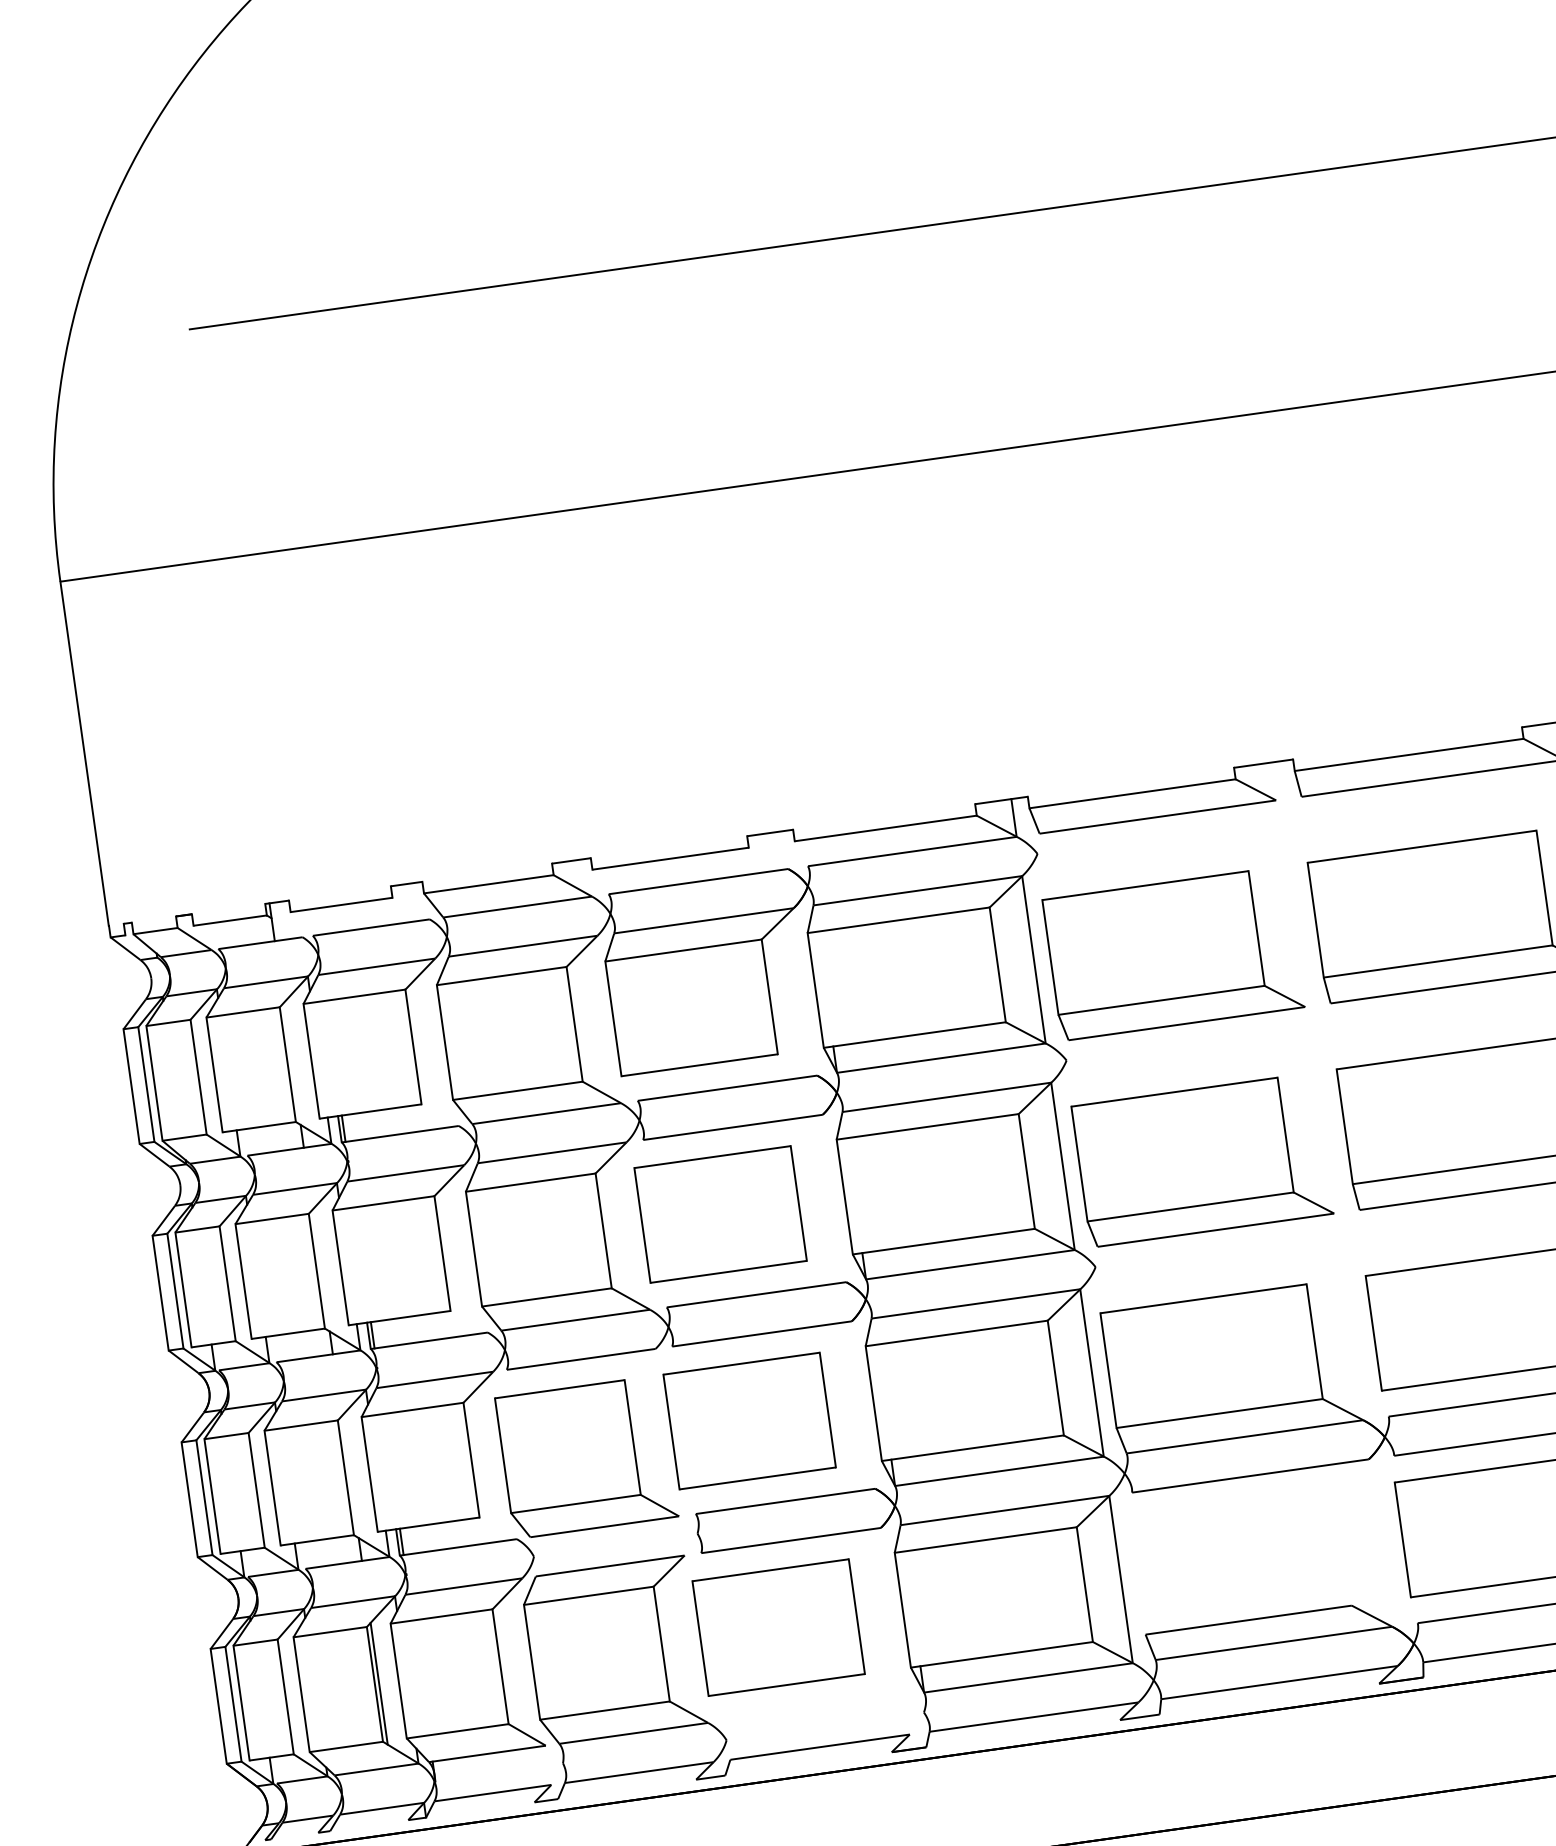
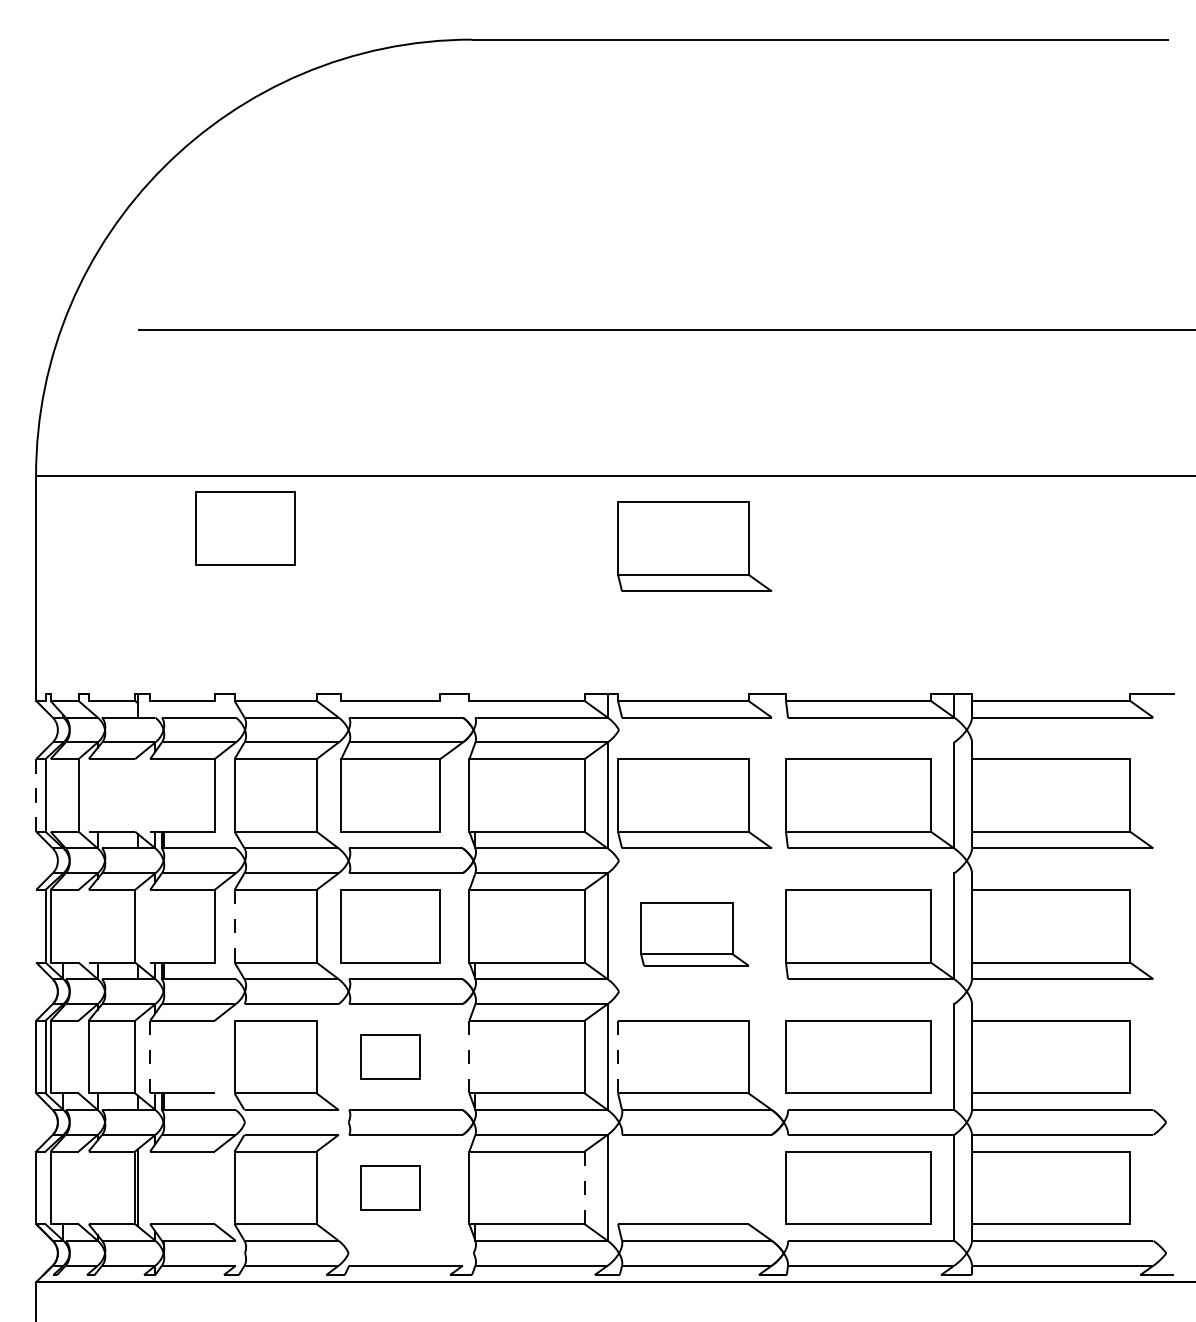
part: (1115, 547) -> (694, 546), added
part: (402, 618) -> (245, 528), added
line: (312, 1061) -> (150, 795), removed
line: (288, 1064) -> (135, 795), removed
line: (214, 1075) -> (88, 795), removed
line: (154, 1083) -> (50, 795), removed
line: (132, 1086) -> (36, 795), solid -> dashed
part: (1202, 1160) -> (694, 934), size x0.7
line: (473, 1249) -> (234, 926), solid -> dashed
line: (340, 1266) -> (150, 925), removed
line: (243, 1280) -> (88, 925), removed
line: (227, 1282) -> (78, 925), removed
line: (160, 1291) -> (36, 925), removed
line: (1109, 1371) -> (618, 1057), solid -> dashed
line: (874, 1404) -> (469, 1057), solid -> dashed
part: (749, 1420) -> (390, 1056), size x0.6
line: (471, 1459) -> (214, 1056), removed
line: (370, 1475) -> (150, 1057), solid -> dashed
line: (256, 1489) -> (78, 1056), removed
line: (1084, 1584) -> (584, 1187), solid -> dashed
part: (778, 1627) -> (390, 1187), size x0.6
line: (500, 1666) -> (214, 1187), removed
line: (399, 1680) -> (150, 1187), removed
line: (301, 1694) -> (88, 1187), removed
line: (285, 1696) -> (78, 1187), removed
line: (233, 1703) -> (45, 1187), removed

